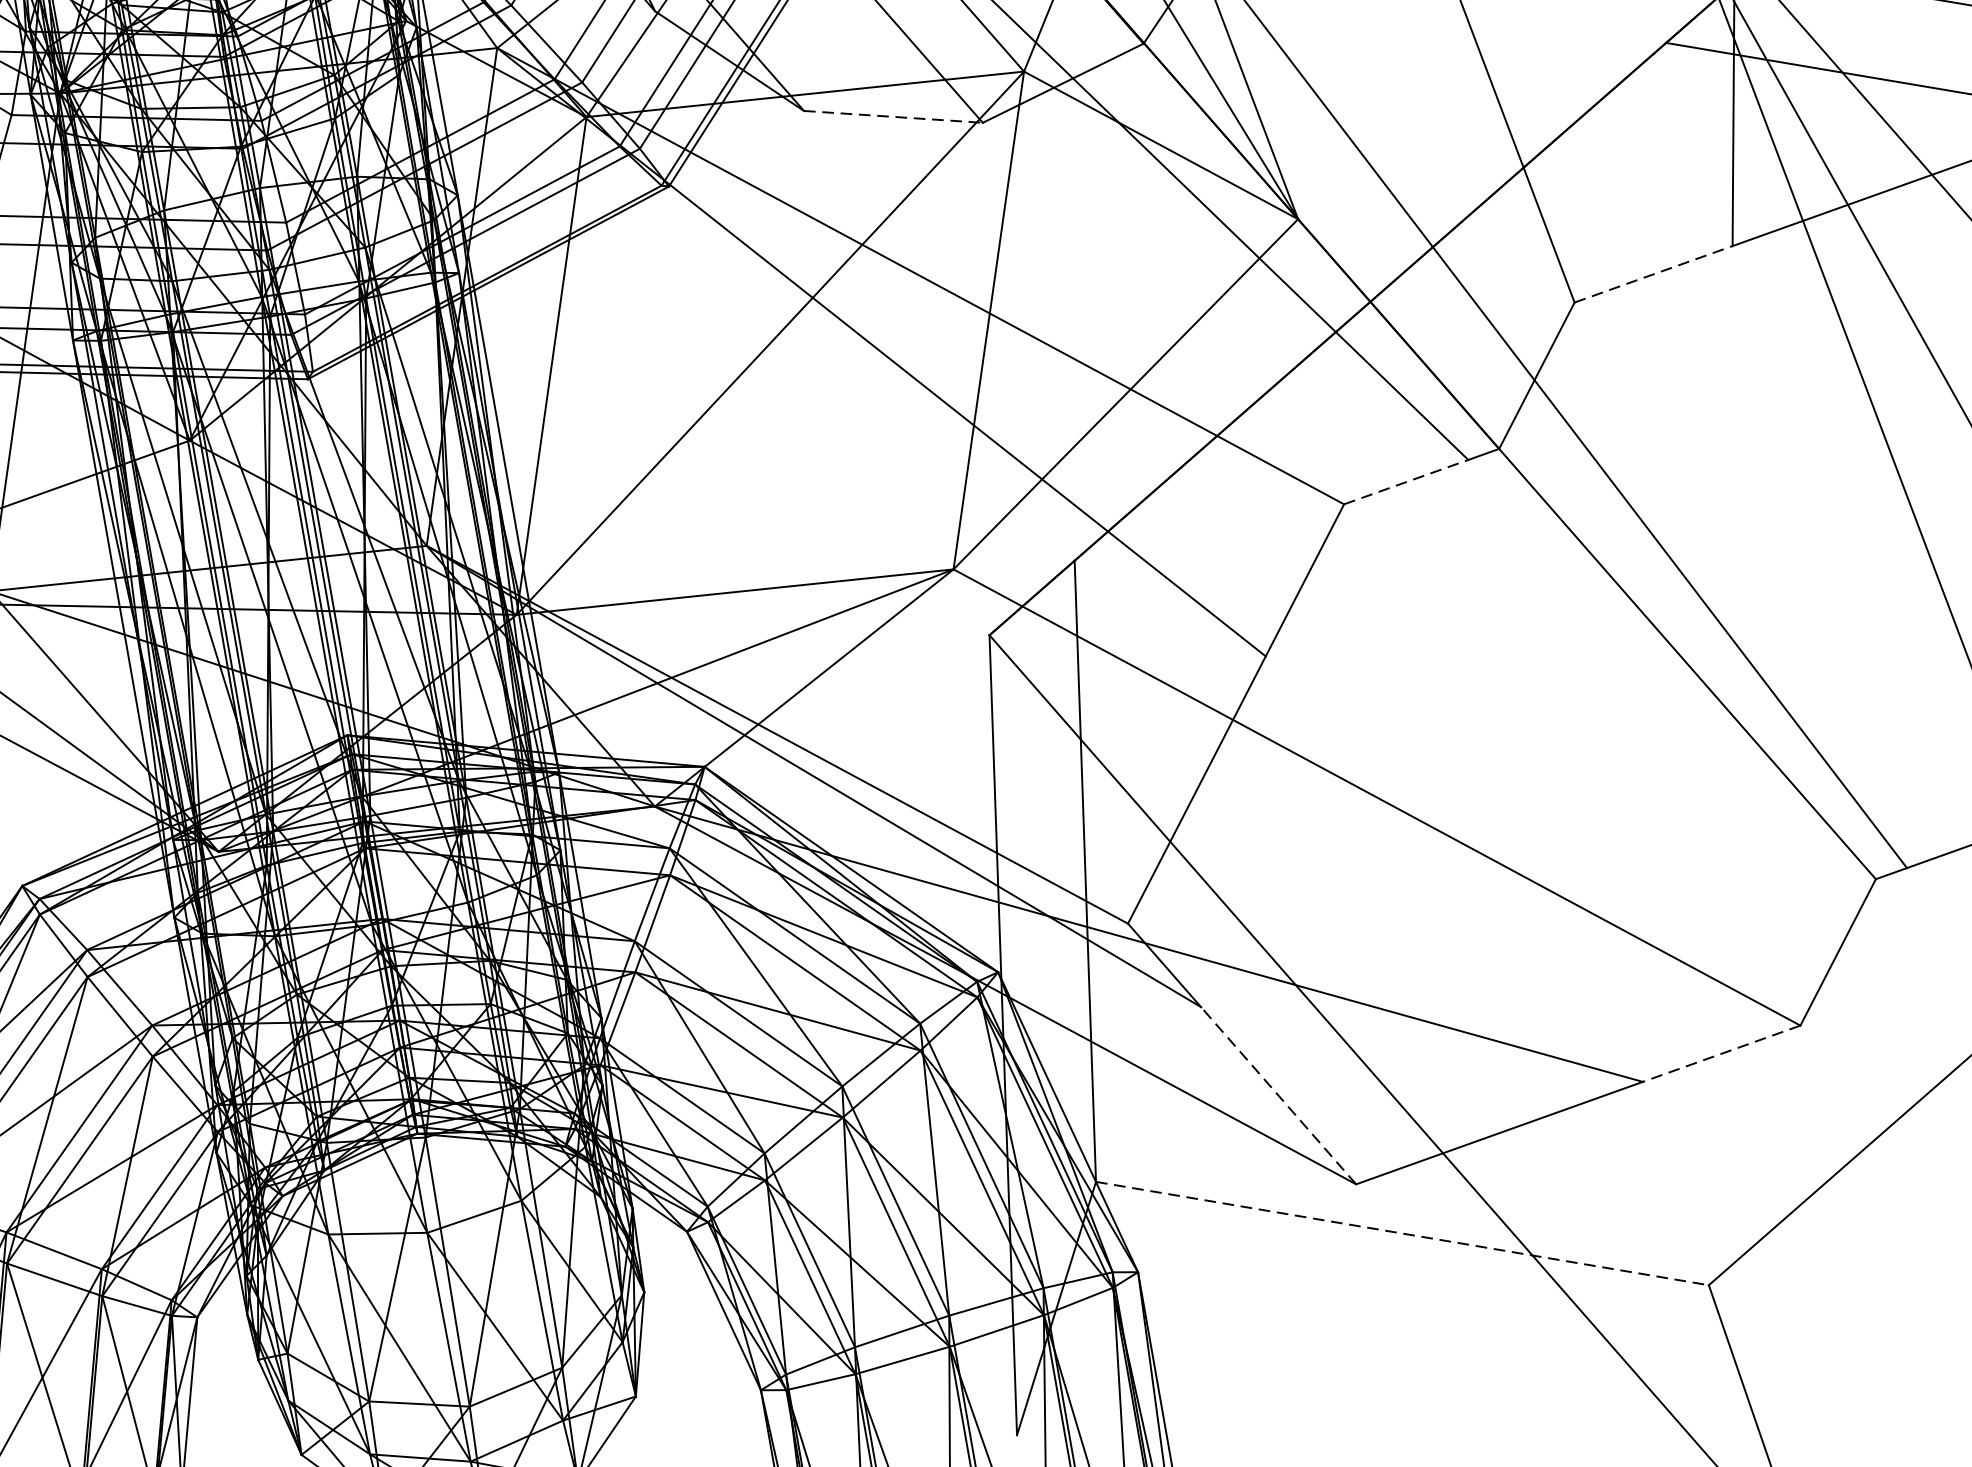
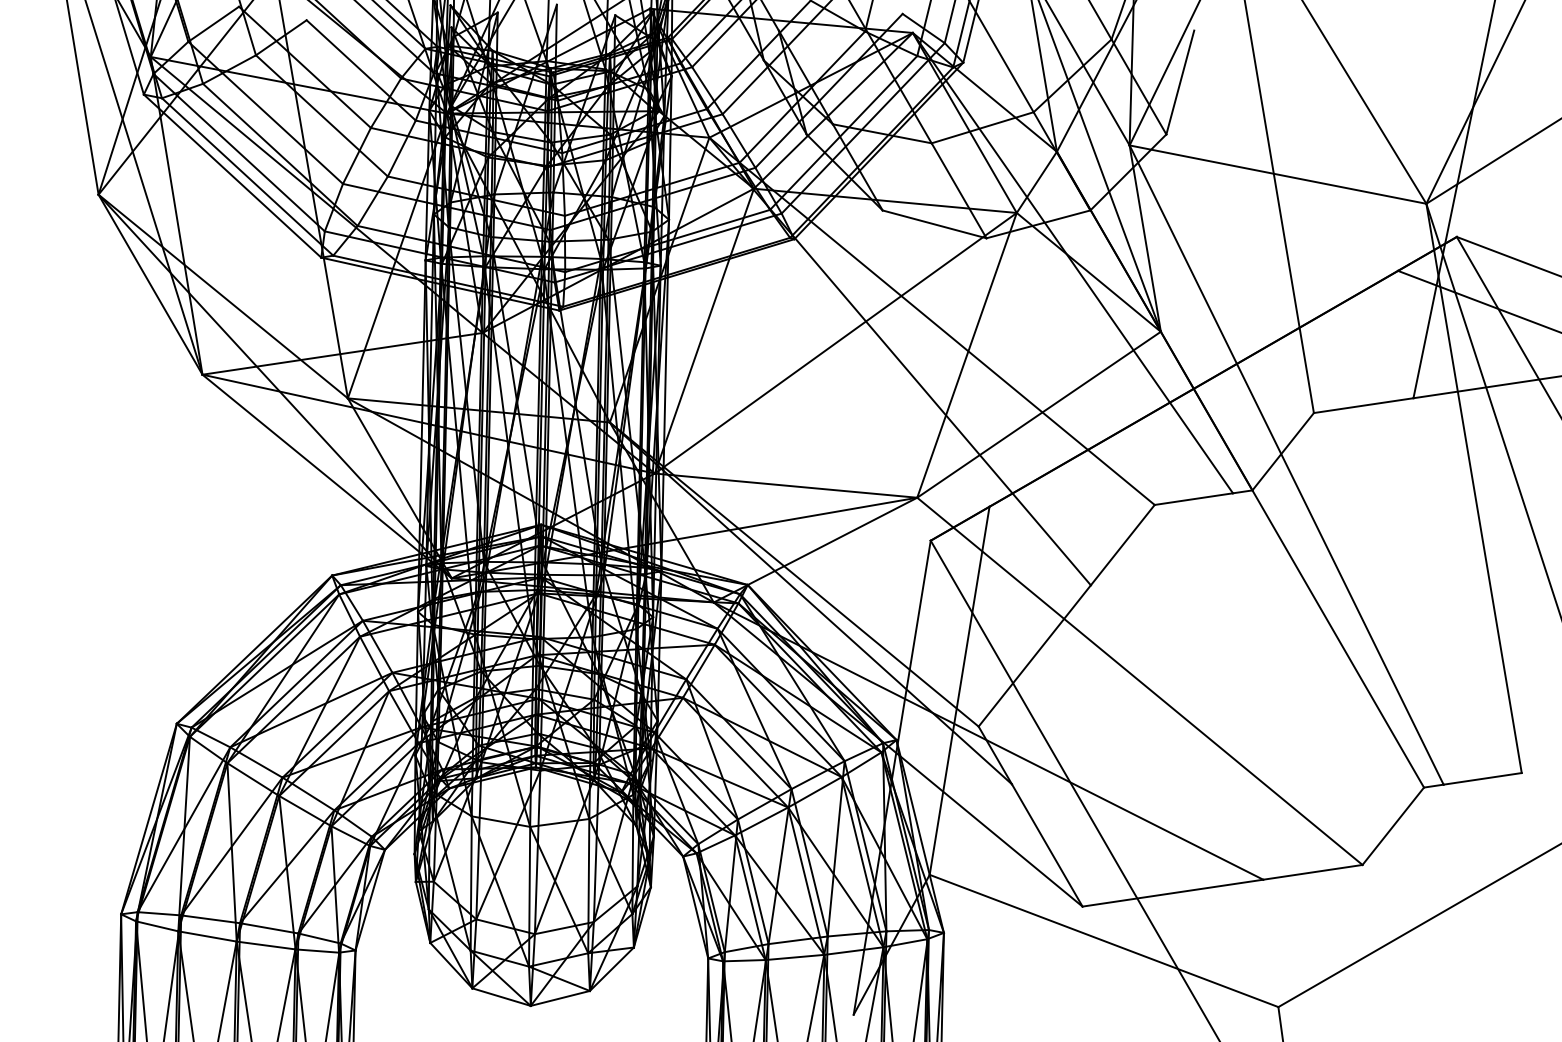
line: (893, 117) -> (934, 224), dashed -> solid
line: (1654, 273) -> (1364, 405), dashed -> solid
line: (1405, 482) -> (1193, 499), dashed -> solid
line: (1721, 1054) -> (1312, 872), dashed -> solid
line: (1279, 1095) -> (1047, 845), dashed -> solid
line: (1403, 1234) -> (1104, 941), dashed -> solid

